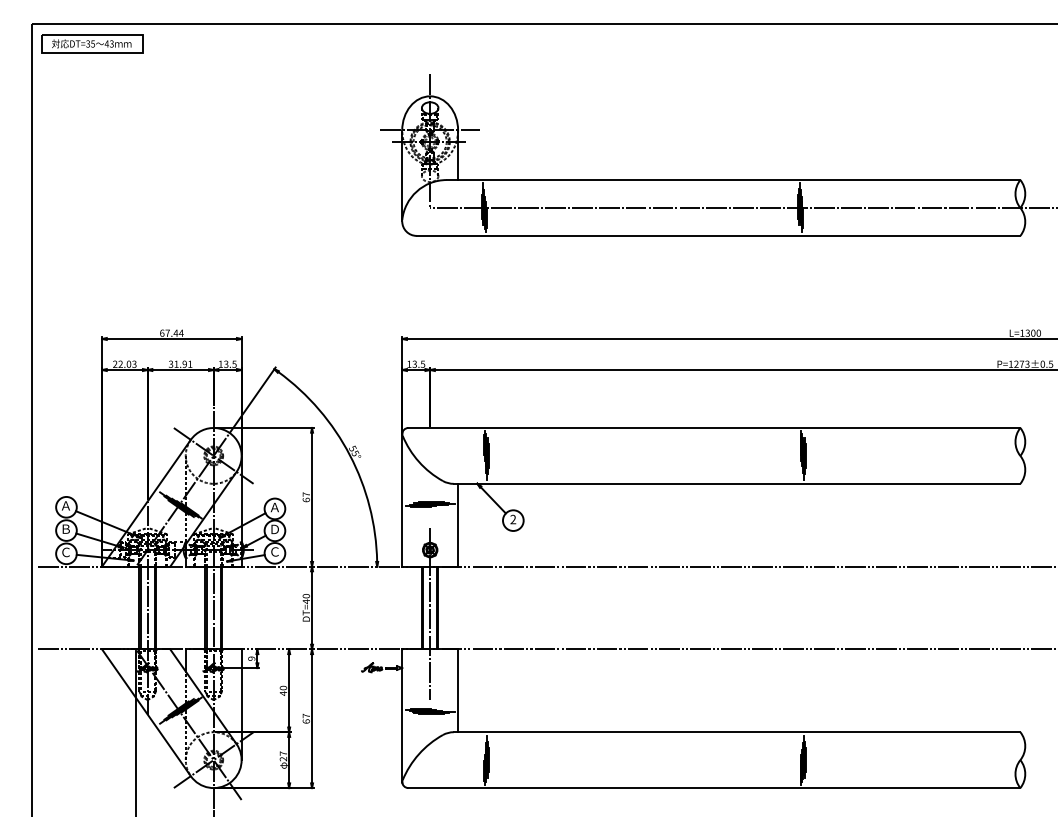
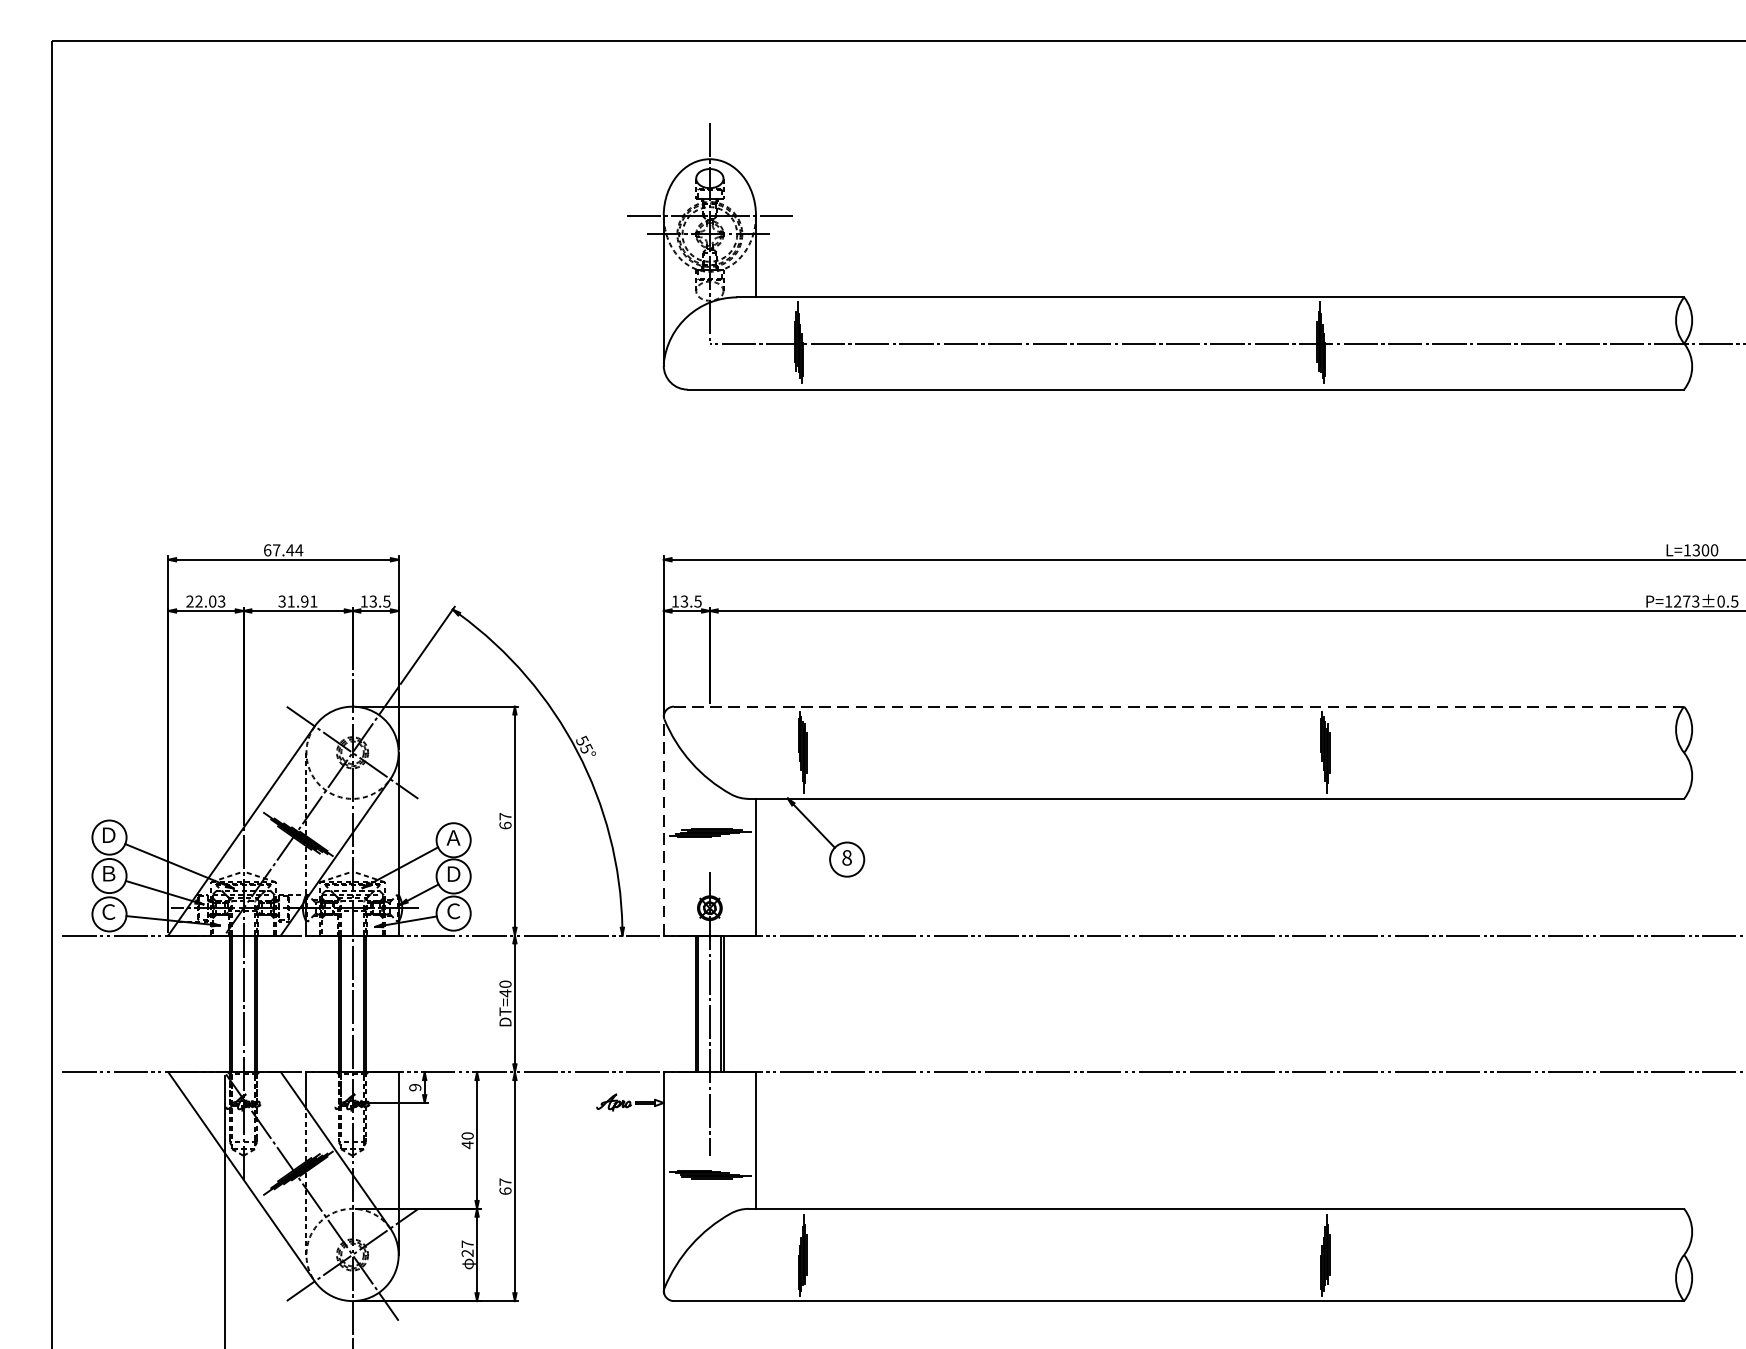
part: (92, 43) -> (152, 71), removed
line: (714, 427) -> (1179, 705), solid -> dashed
line: (402, 499) -> (664, 824), solid -> dashed
text: (65, 505) -> (107, 834), Ａ -> Ｄ
text: (513, 519) -> (847, 857), 2 -> 8

